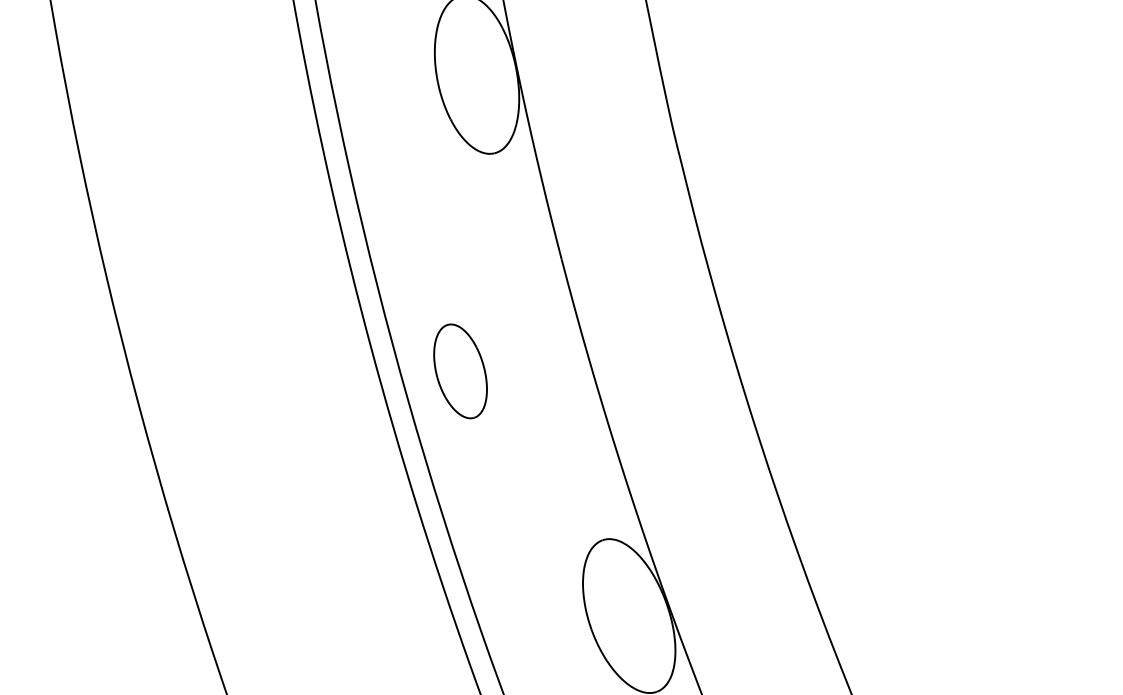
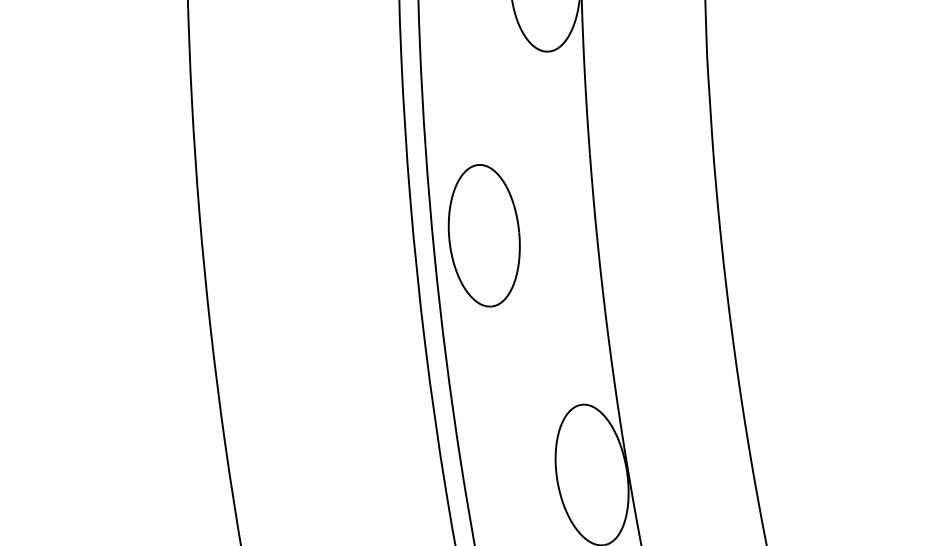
part: (460, 371) -> (484, 235), size x1.67

